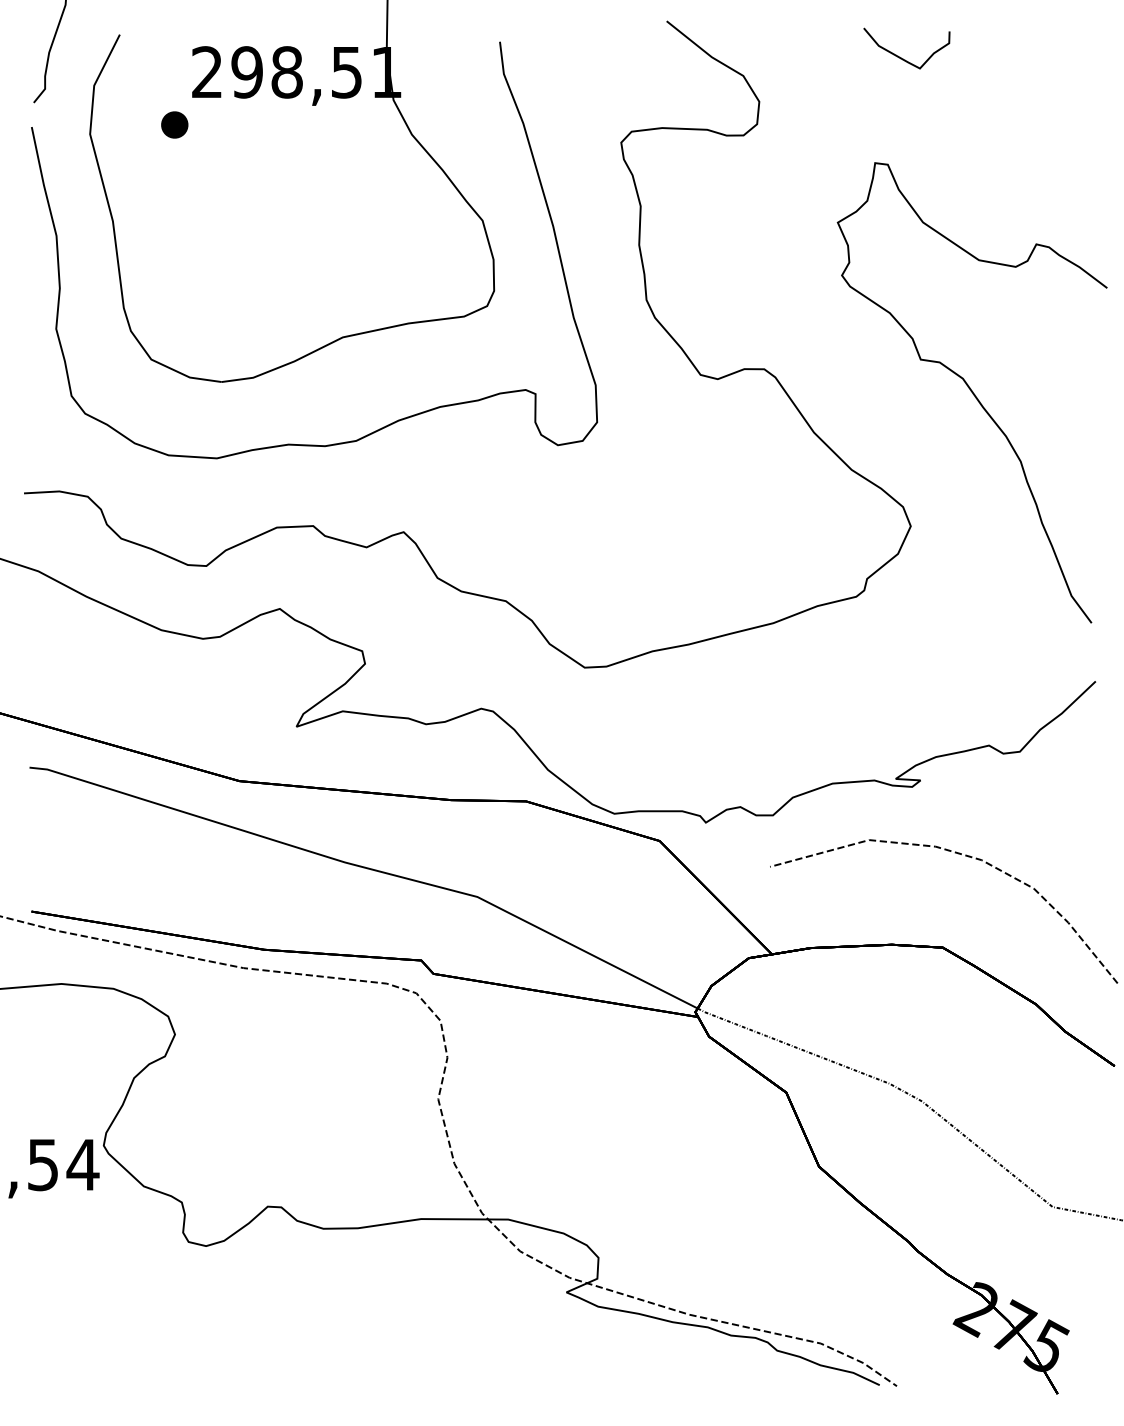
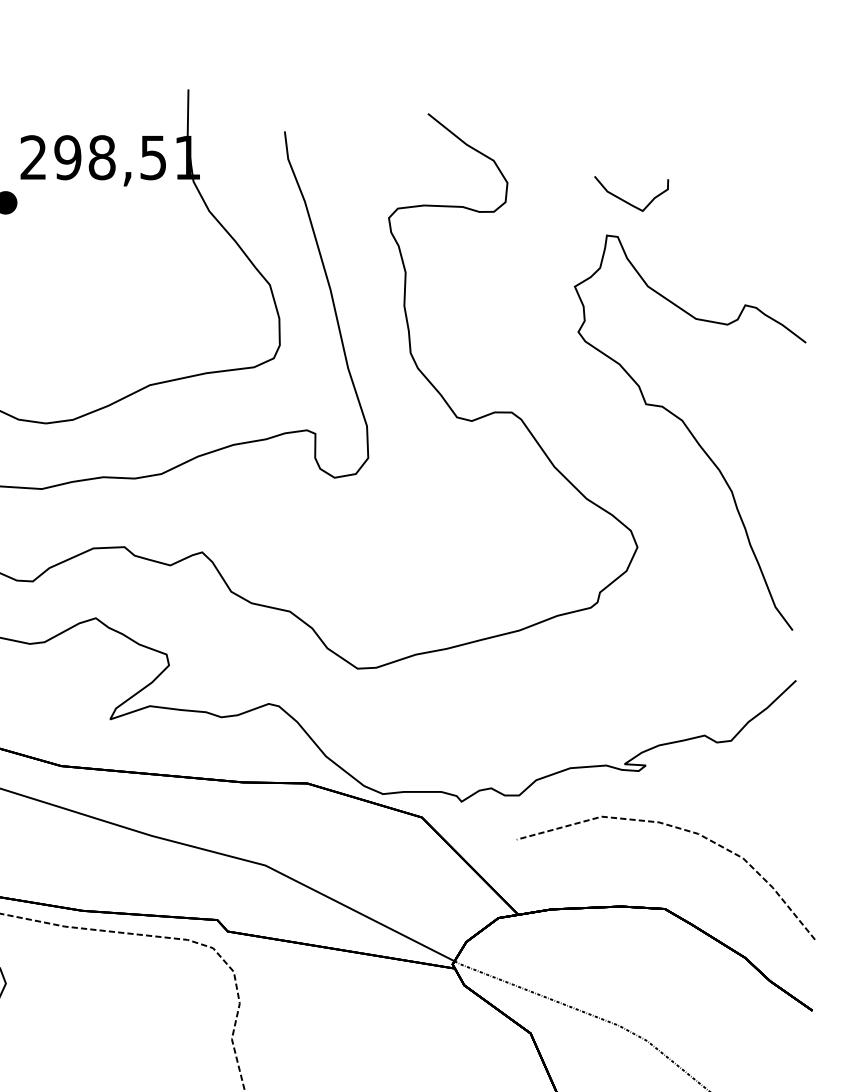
curve: (901, 57) -> (626, 201), moved

